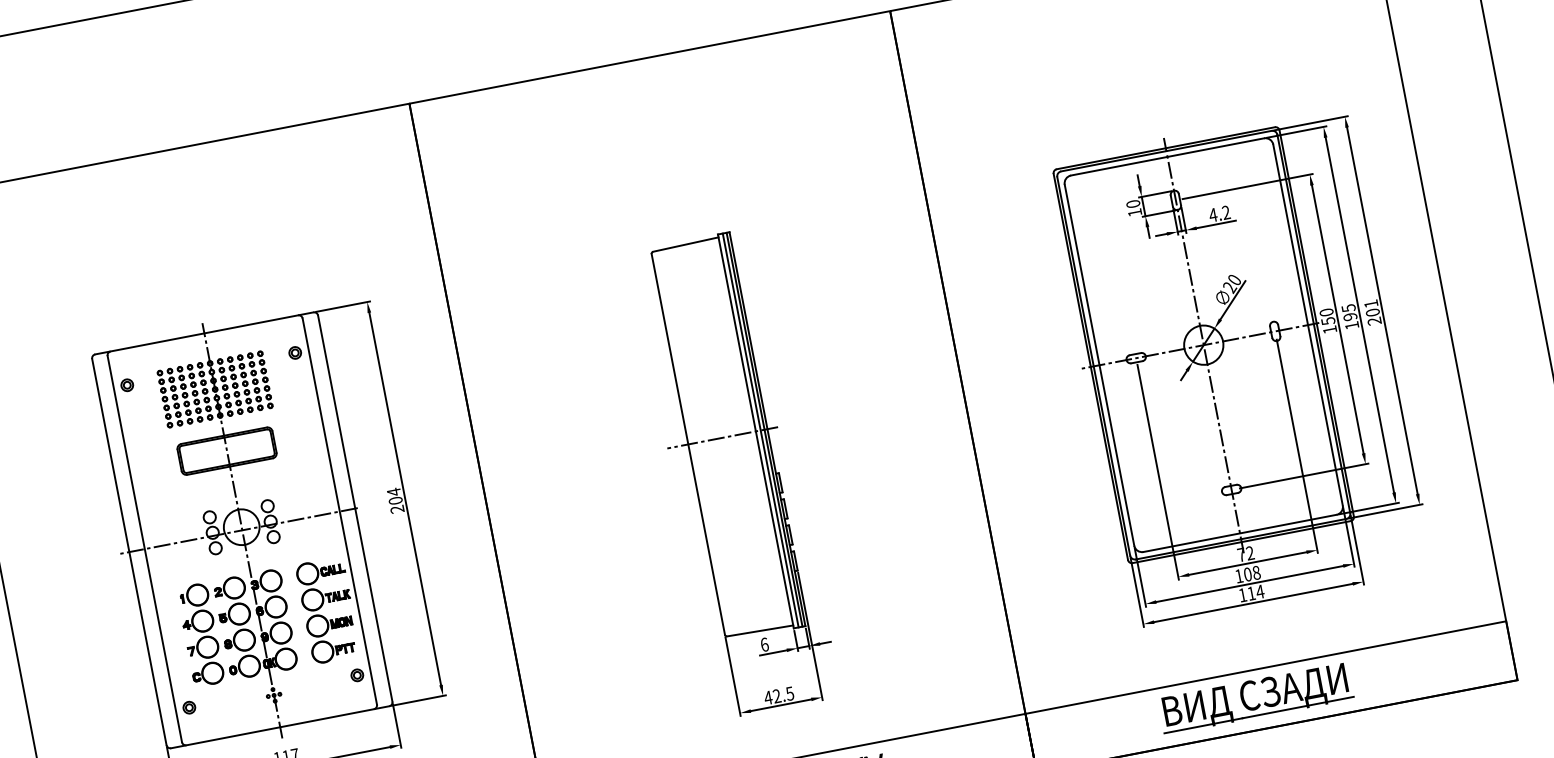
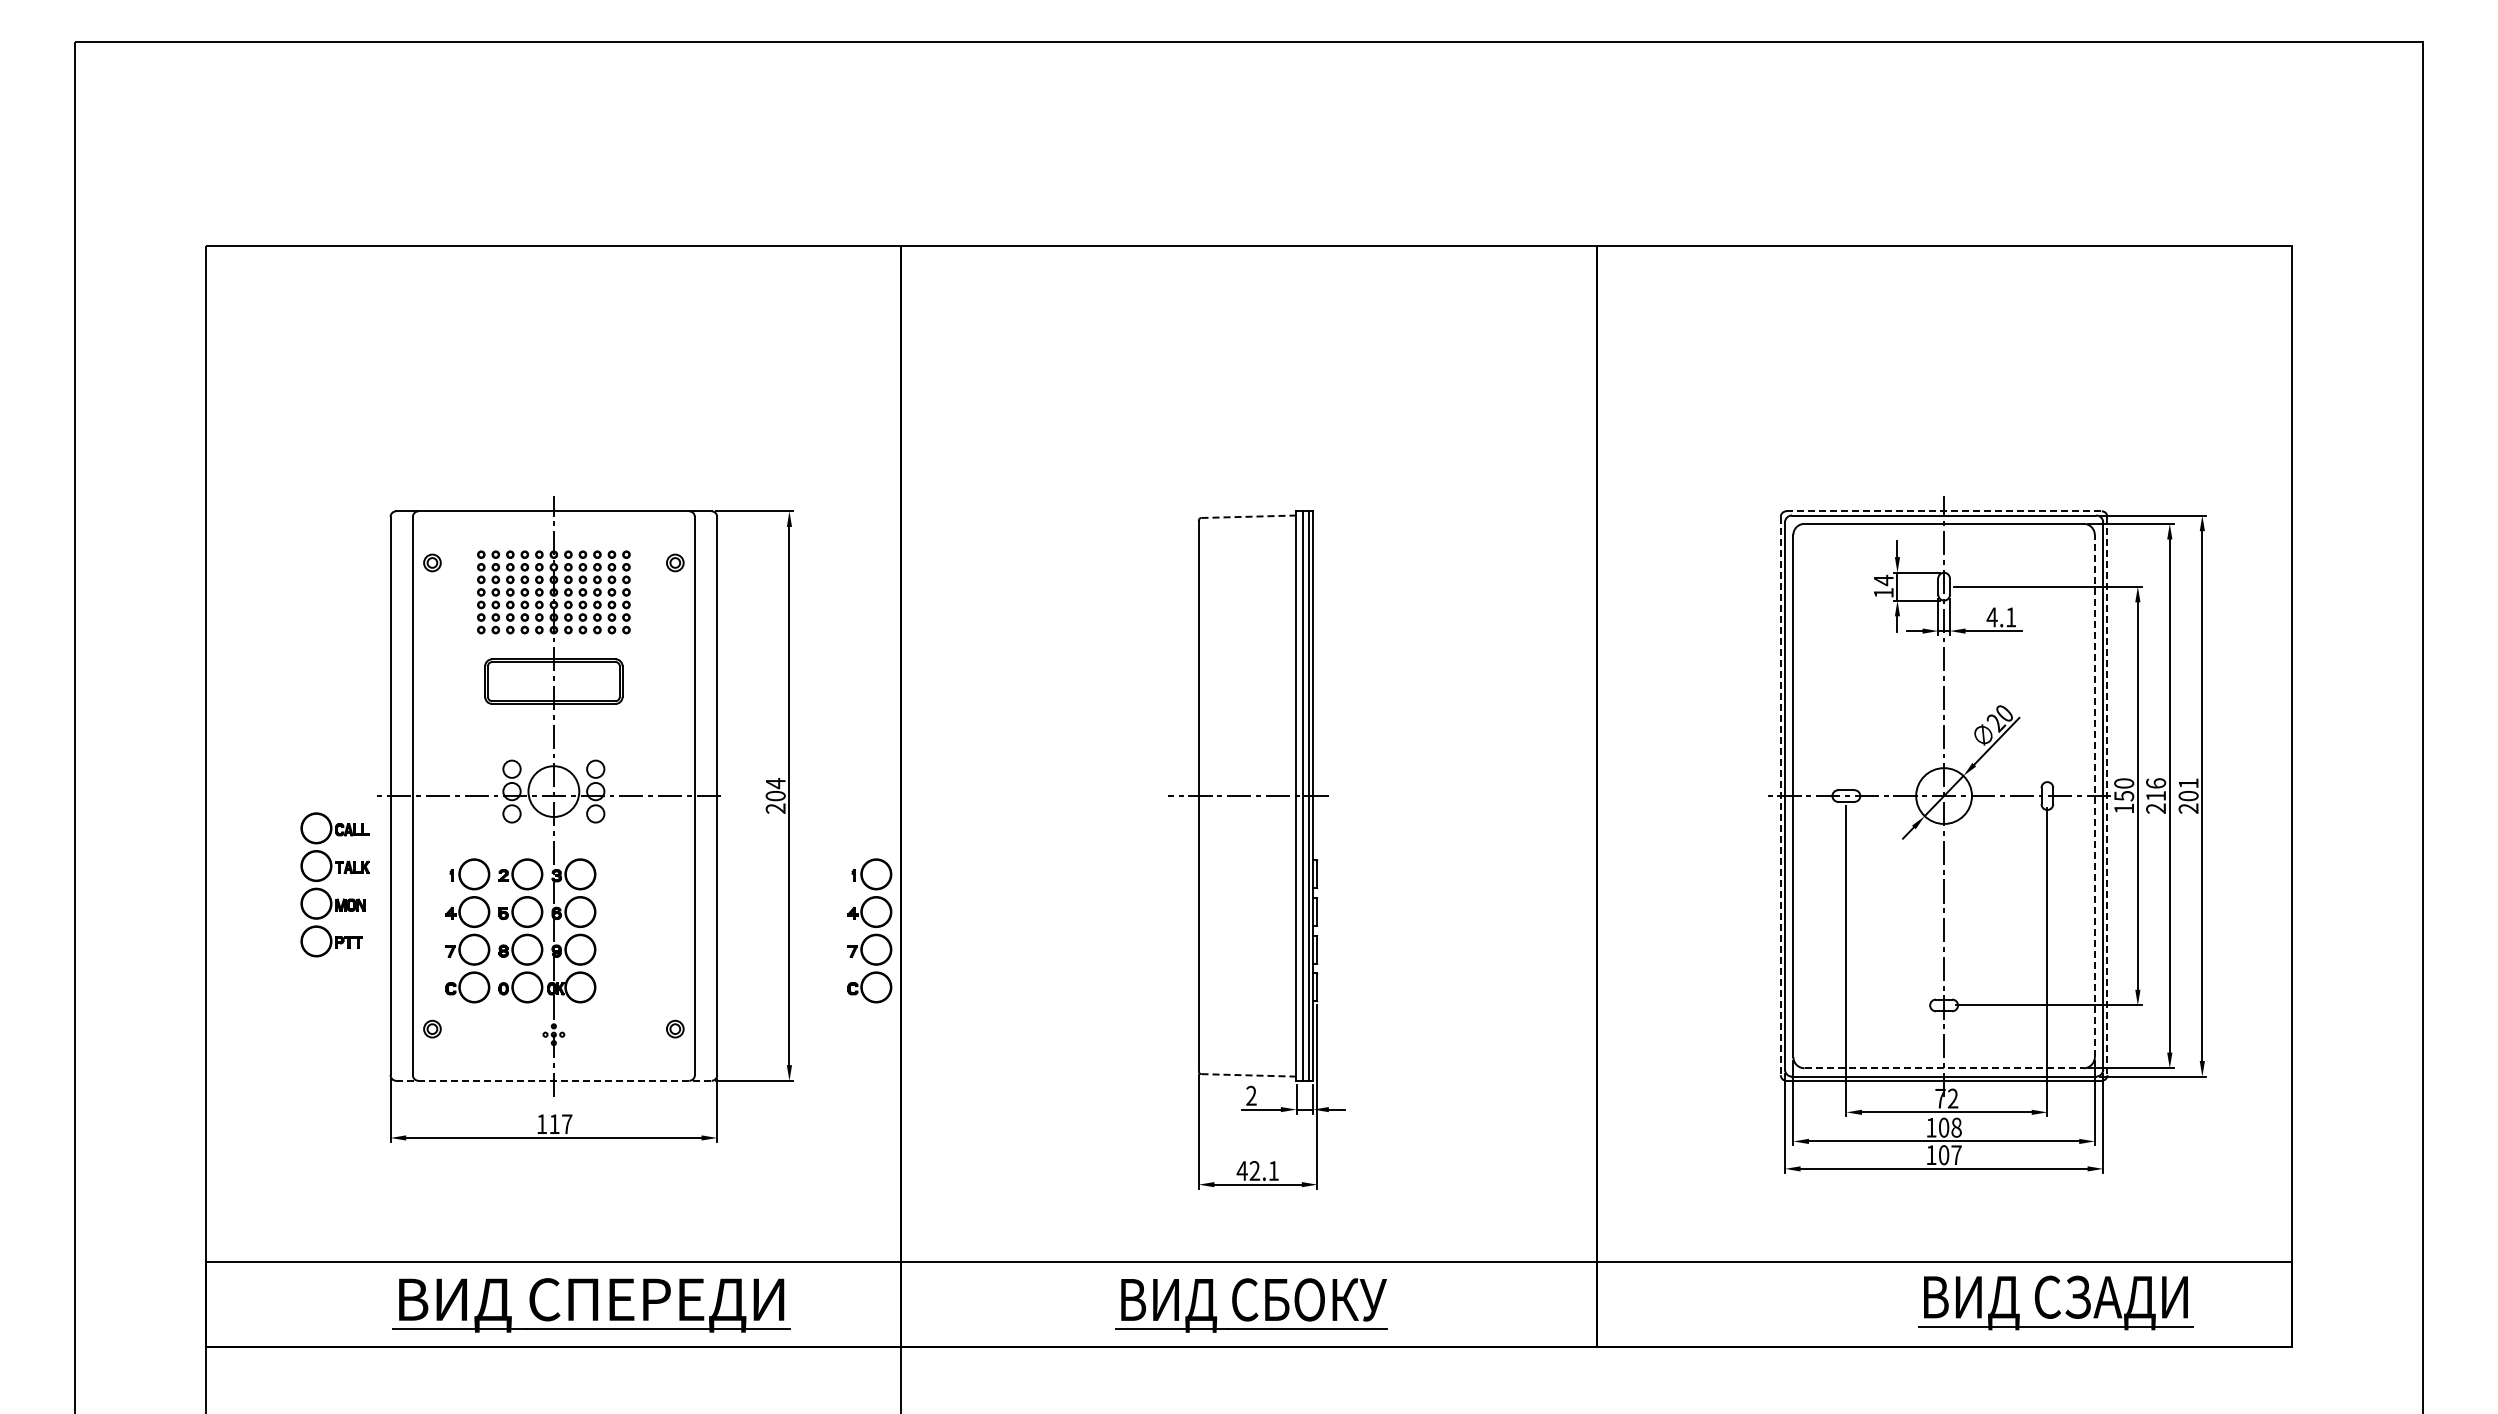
line: (1166, 148) -> (1944, 511), solid -> dashed
text: (1133, 204) -> (1883, 580), 10 -> 14
text: (1225, 212) -> (2010, 617), 4.2 -> 4.1
line: (685, 244) -> (1248, 516), solid -> dashed
text: (1350, 316) -> (2156, 795), 195 -> 216
line: (1316, 323) -> (2107, 796), solid -> dashed
line: (1307, 324) -> (2094, 795), solid -> dashed
line: (1090, 367) -> (1780, 796), solid -> dashed
line: (1240, 533) -> (1944, 1068), solid -> dashed
part: (478, 581) -> (869, 930), added
text: (1256, 592) -> (1950, 1155), 114 -> 107
part: (321, 606) -> (327, 877), moved
line: (759, 631) -> (1248, 1075), solid -> dashed
text: (764, 644) -> (1251, 1095), 6 -> 2
text: (789, 693) -> (1273, 1170), 42.5 -> 42.1
part: (1258, 703) -> (2058, 1310), moved
line: (279, 727) -> (553, 1080), solid -> dashed

